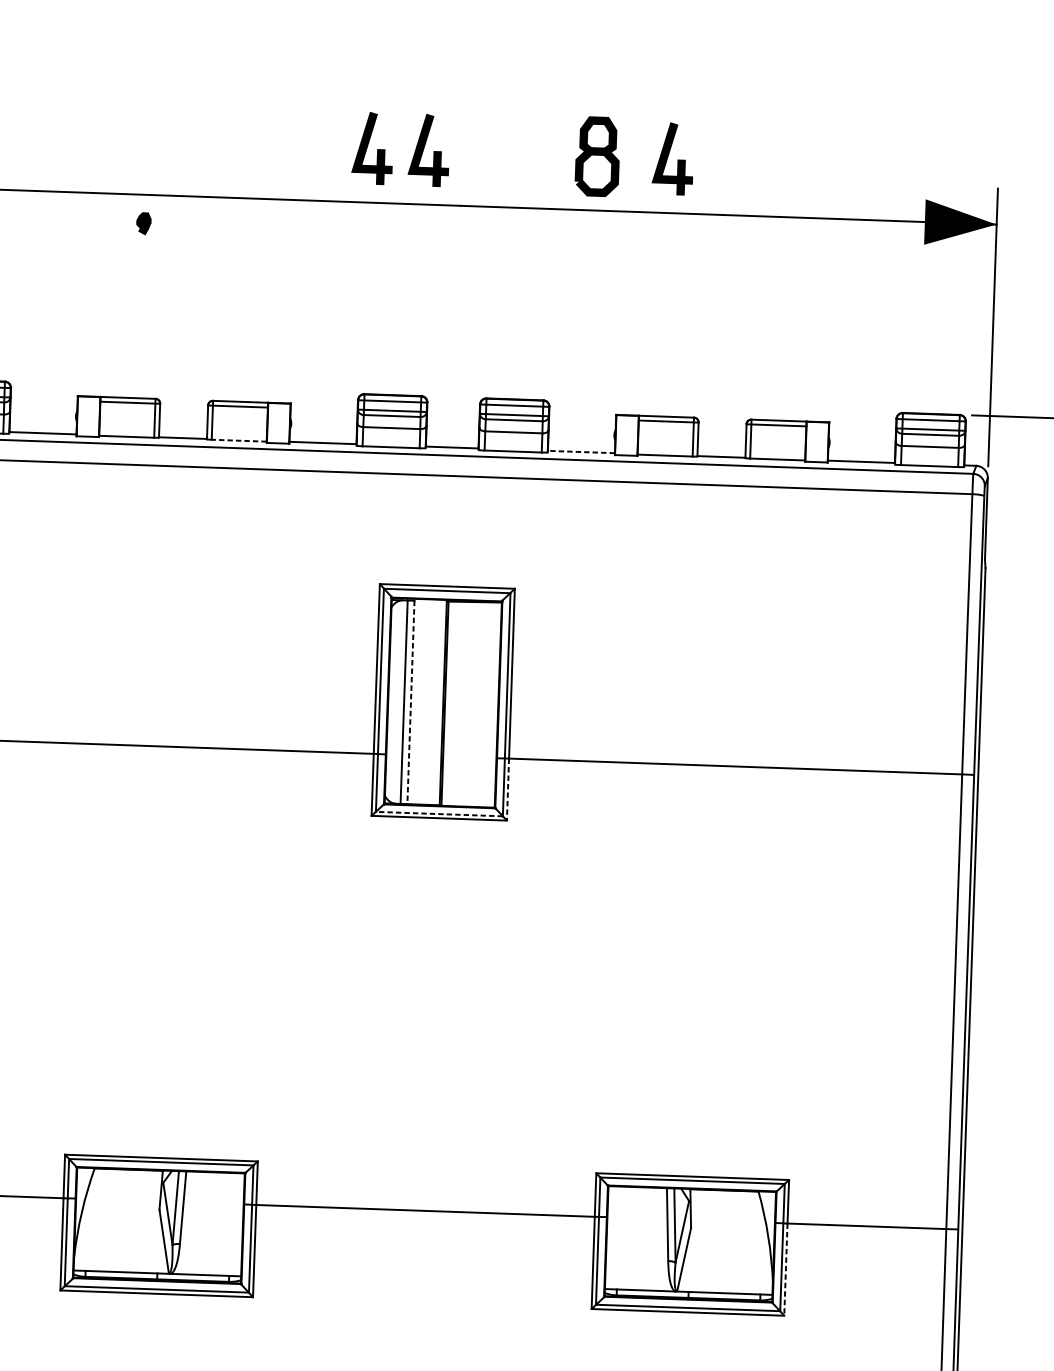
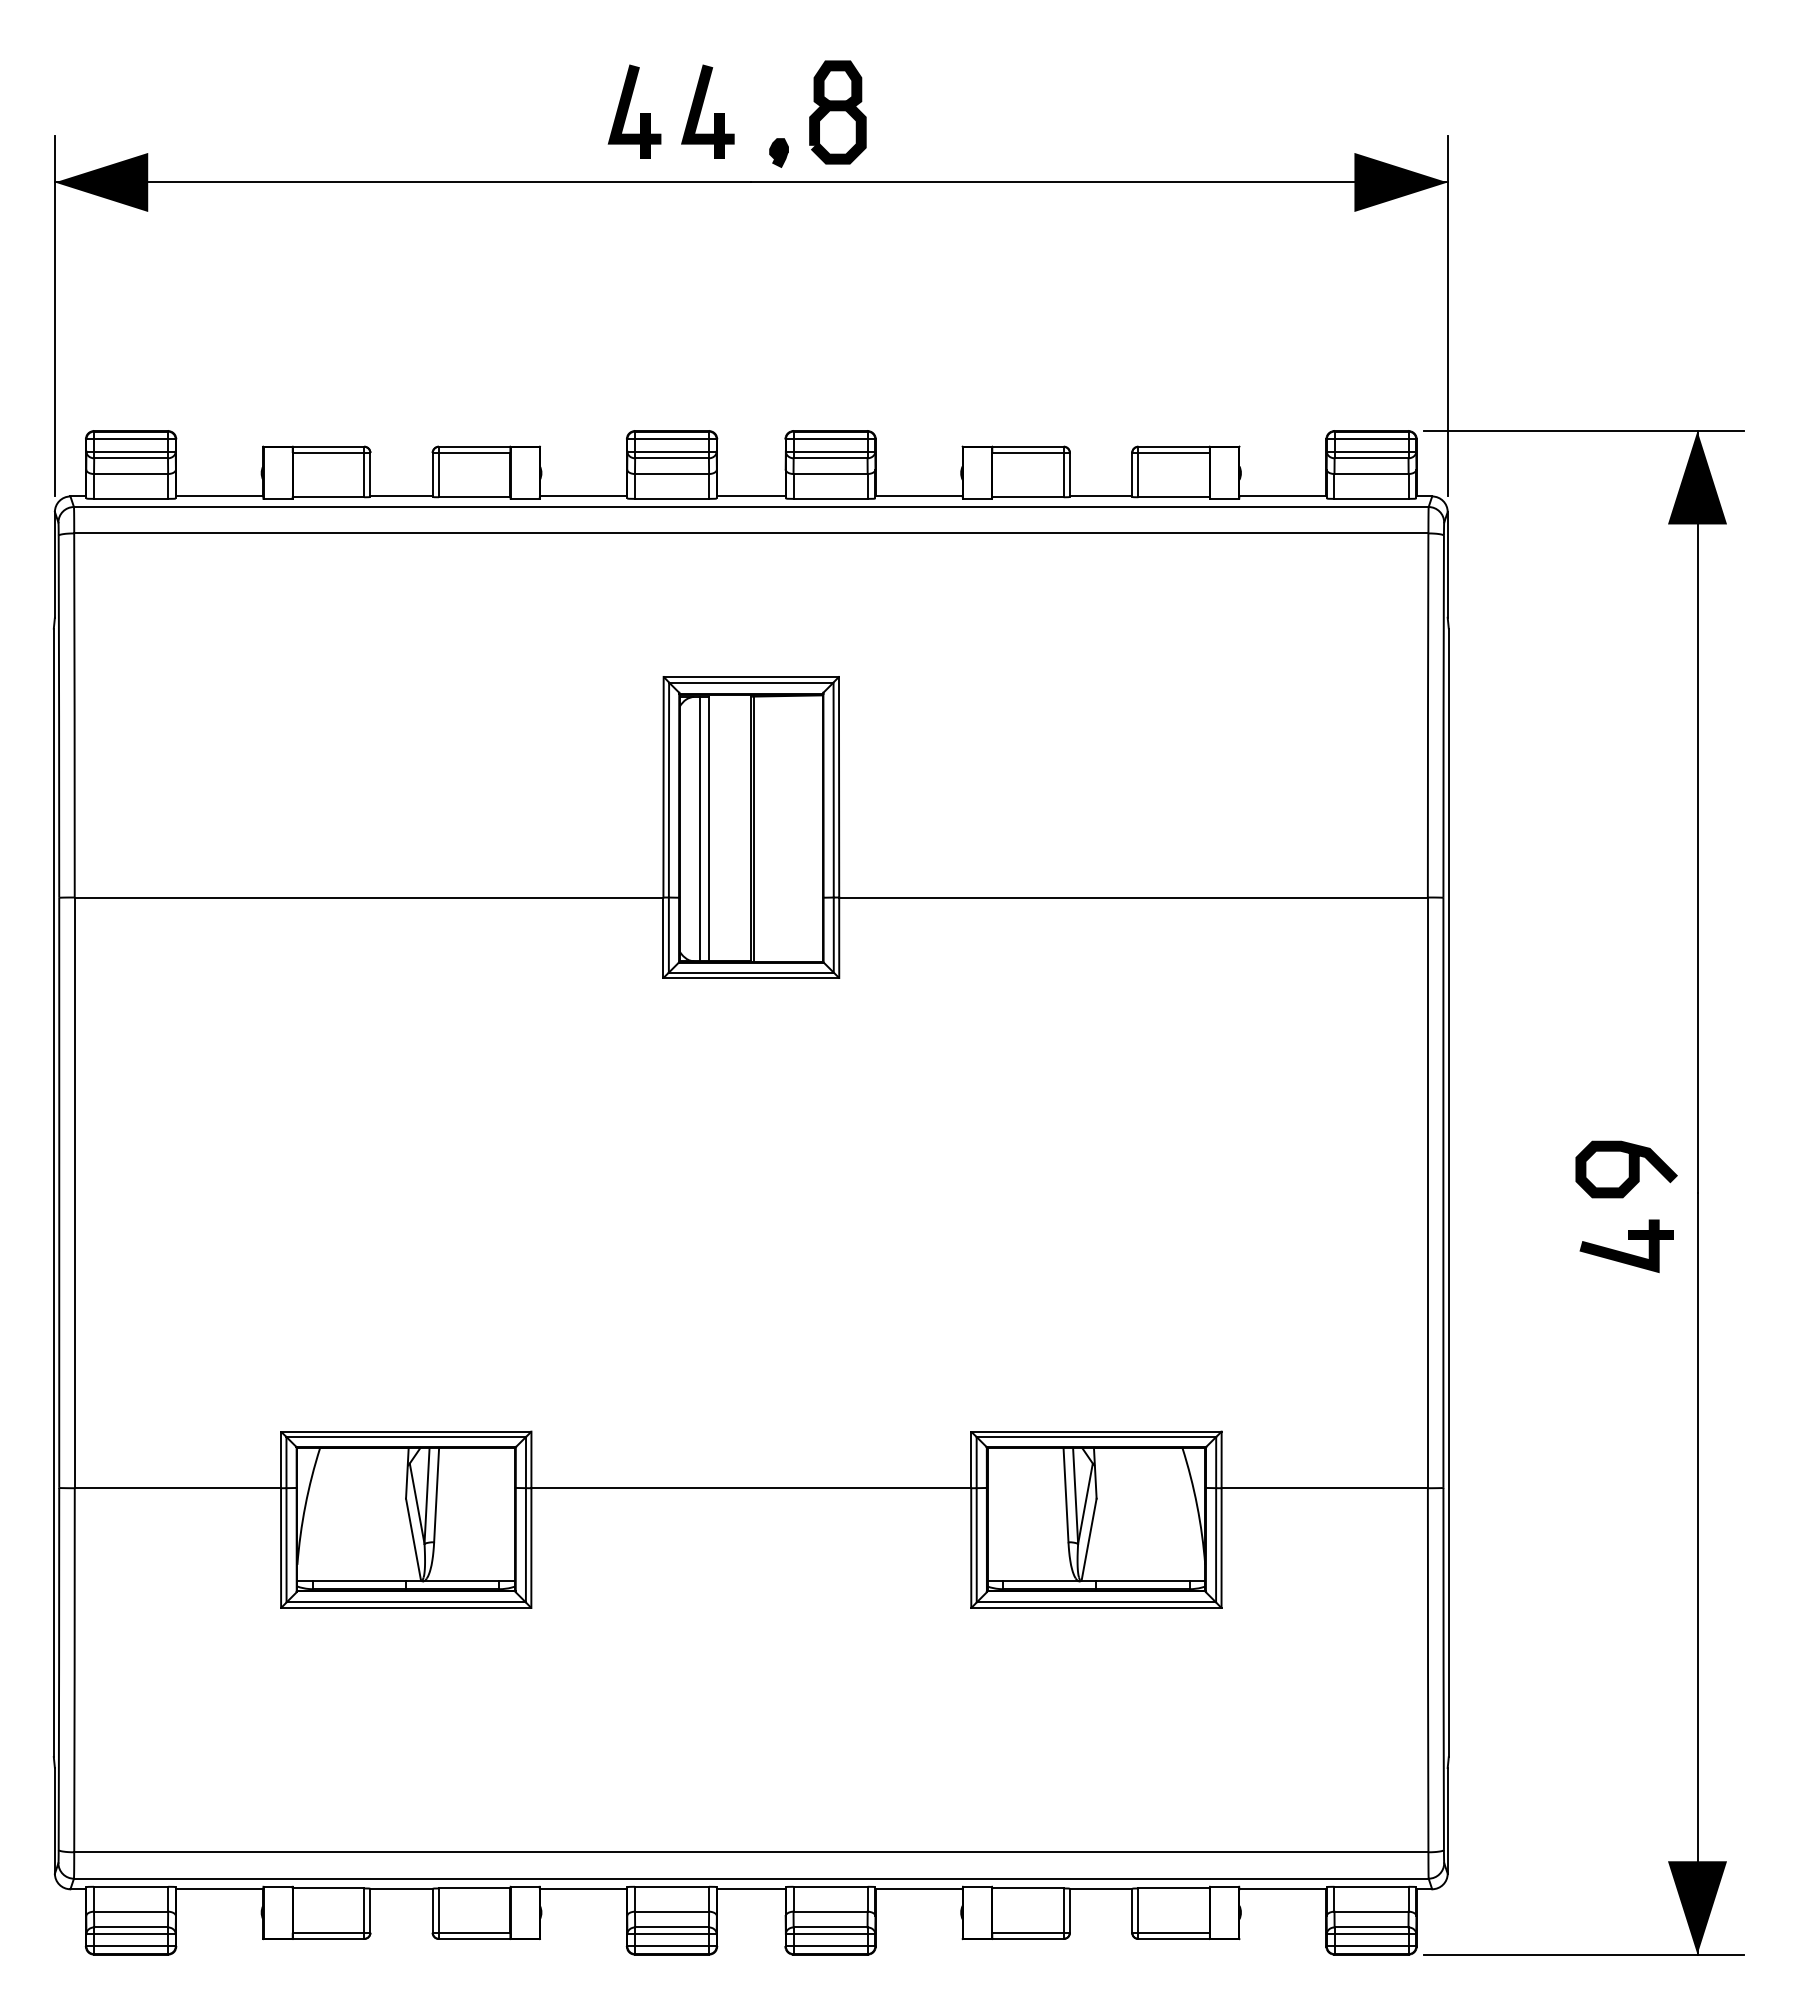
part: (597, 156) -> (837, 112), moved
part: (672, 158) -> (1024, 111), removed
part: (143, 223) -> (778, 152), moved
line: (239, 440) -> (474, 497), dashed -> solid
line: (581, 452) -> (919, 496), dashed -> solid
line: (411, 702) -> (709, 829), dashed -> solid
line: (508, 790) -> (839, 938), dashed -> solid
line: (438, 813) -> (750, 972), dashed -> solid
line: (785, 1269) -> (1221, 1548), dashed -> solid

